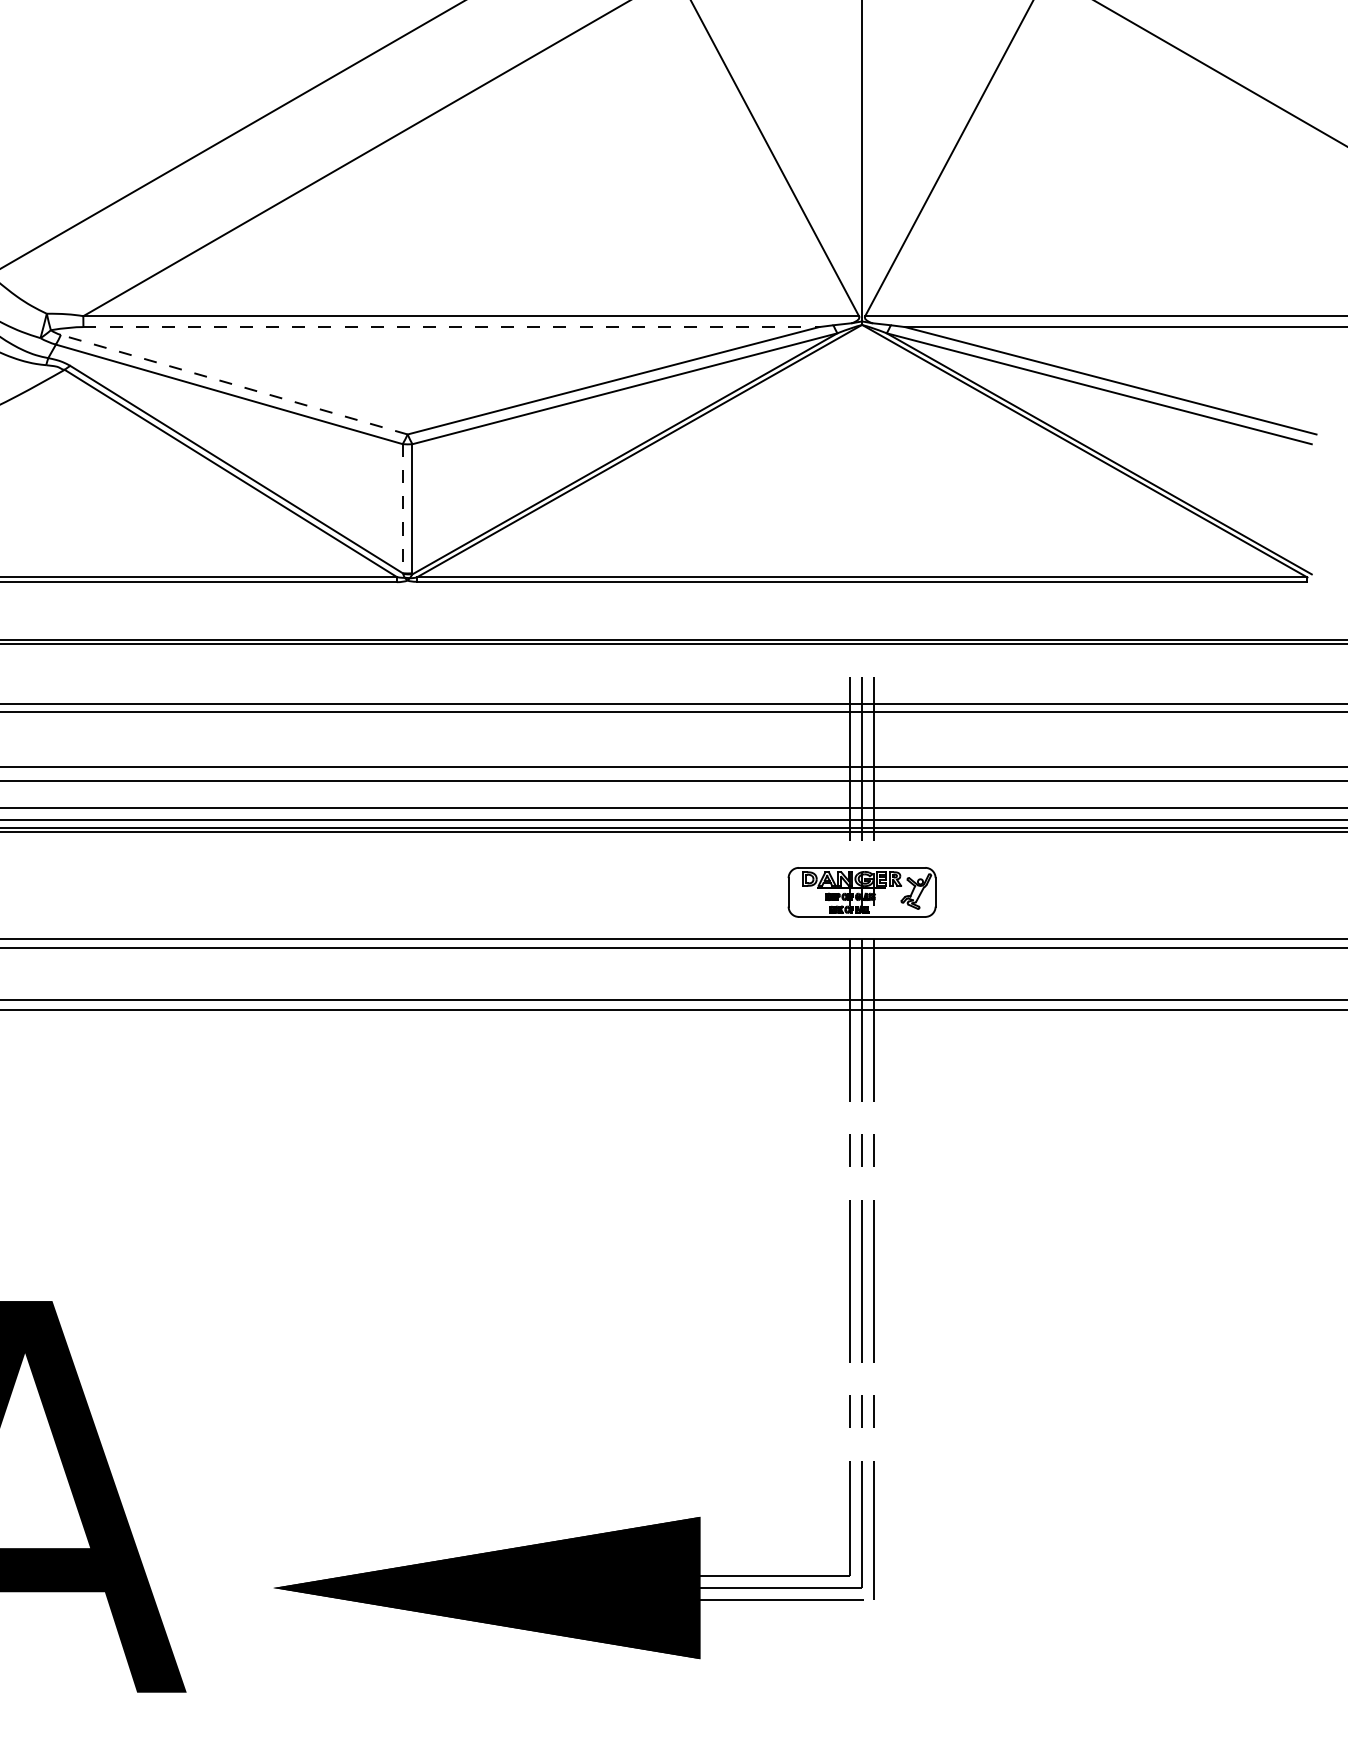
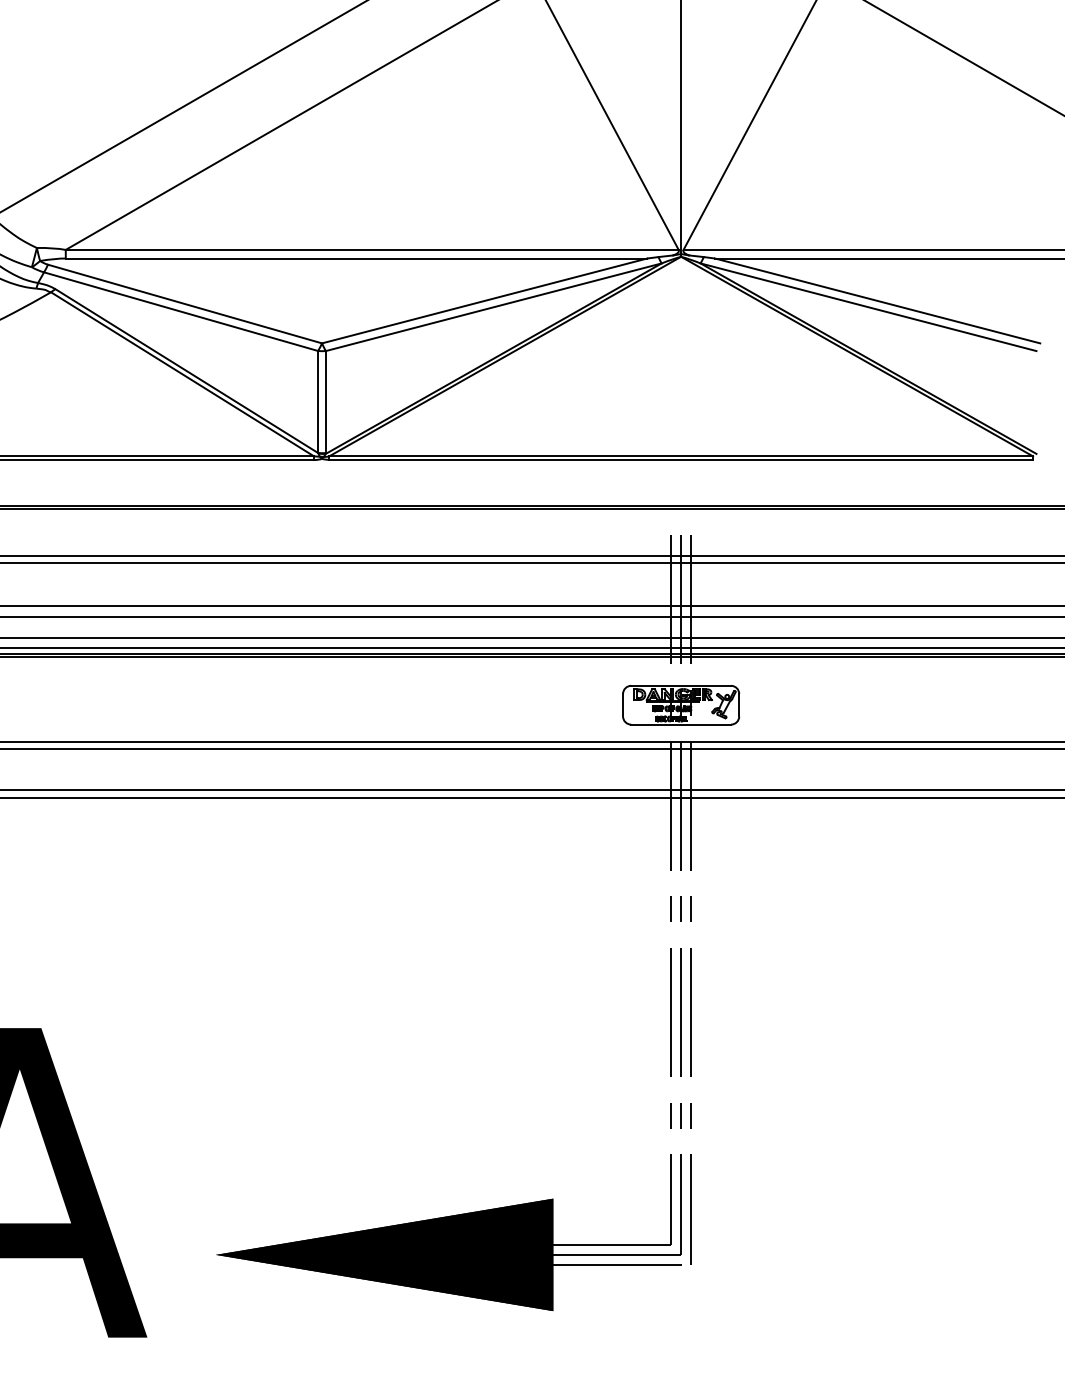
line: (451, 327) -> (356, 258), dashed -> solid
line: (234, 385) -> (185, 304), dashed -> solid
line: (403, 509) -> (318, 402), dashed -> solid

